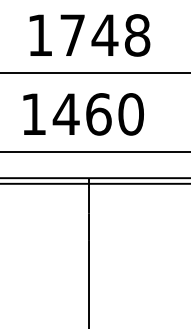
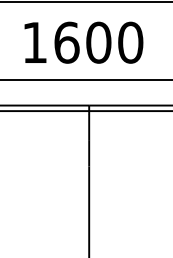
text: (81, 114) -> (81, 42), 1460 -> 1600

